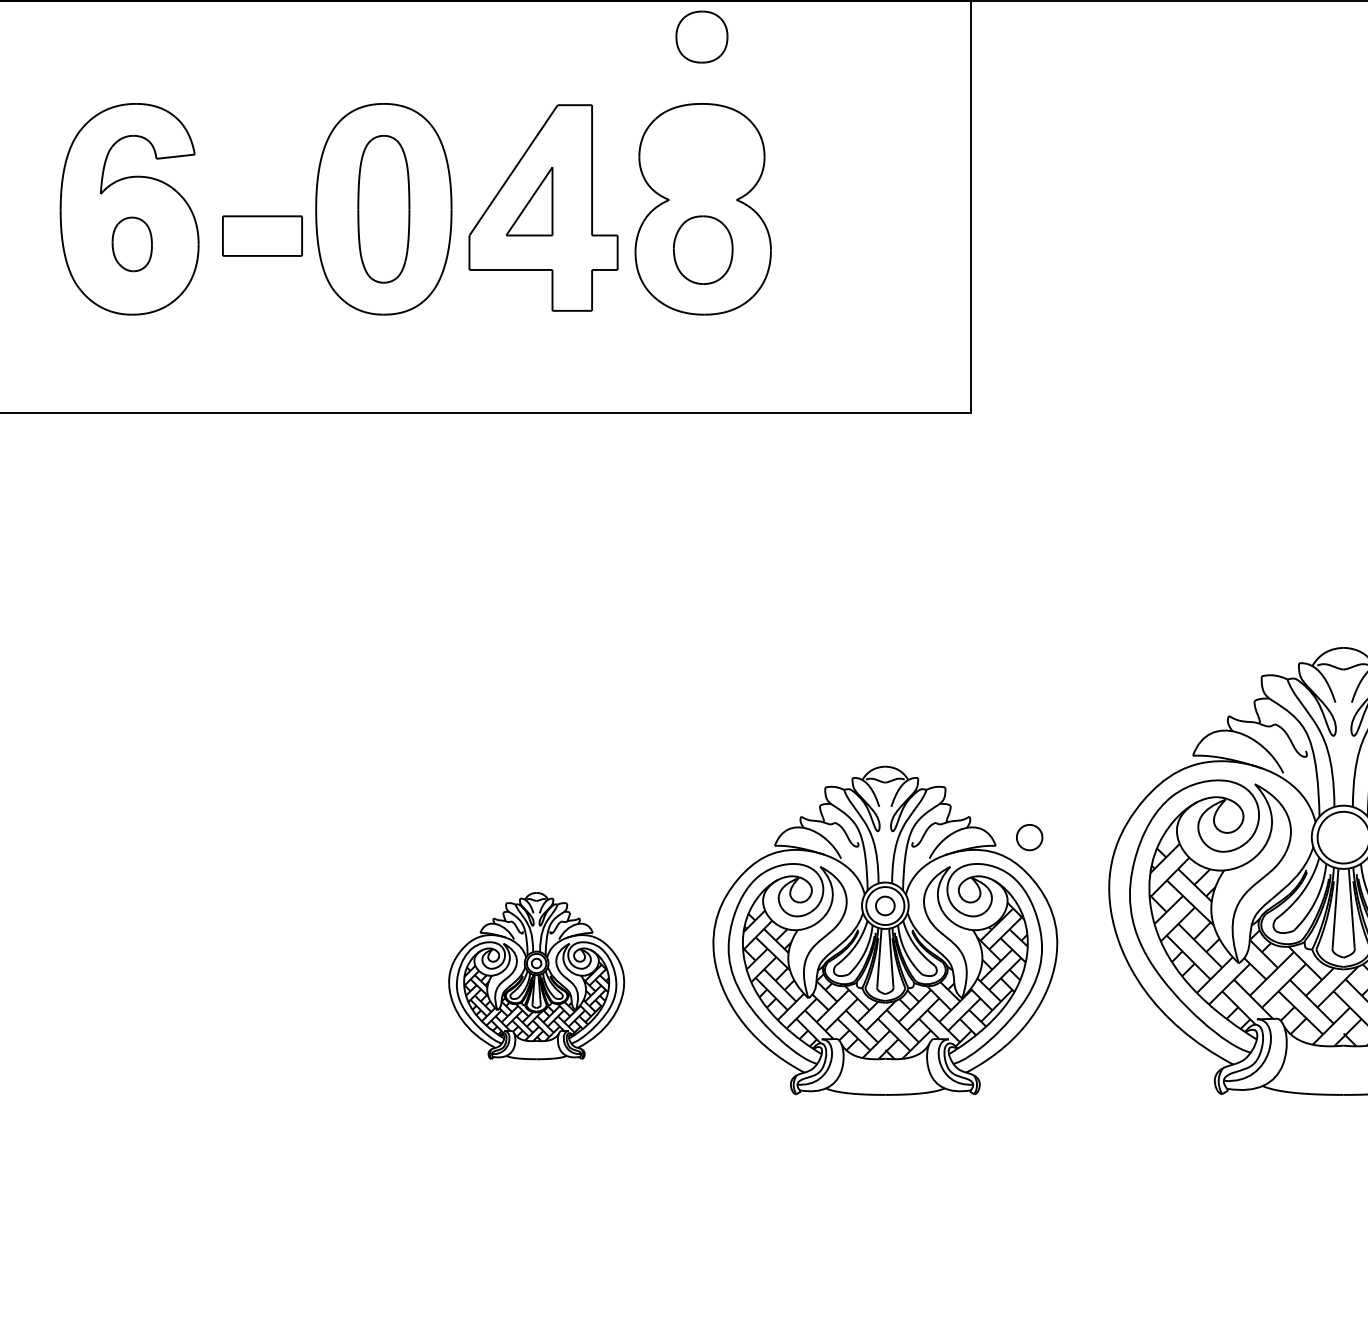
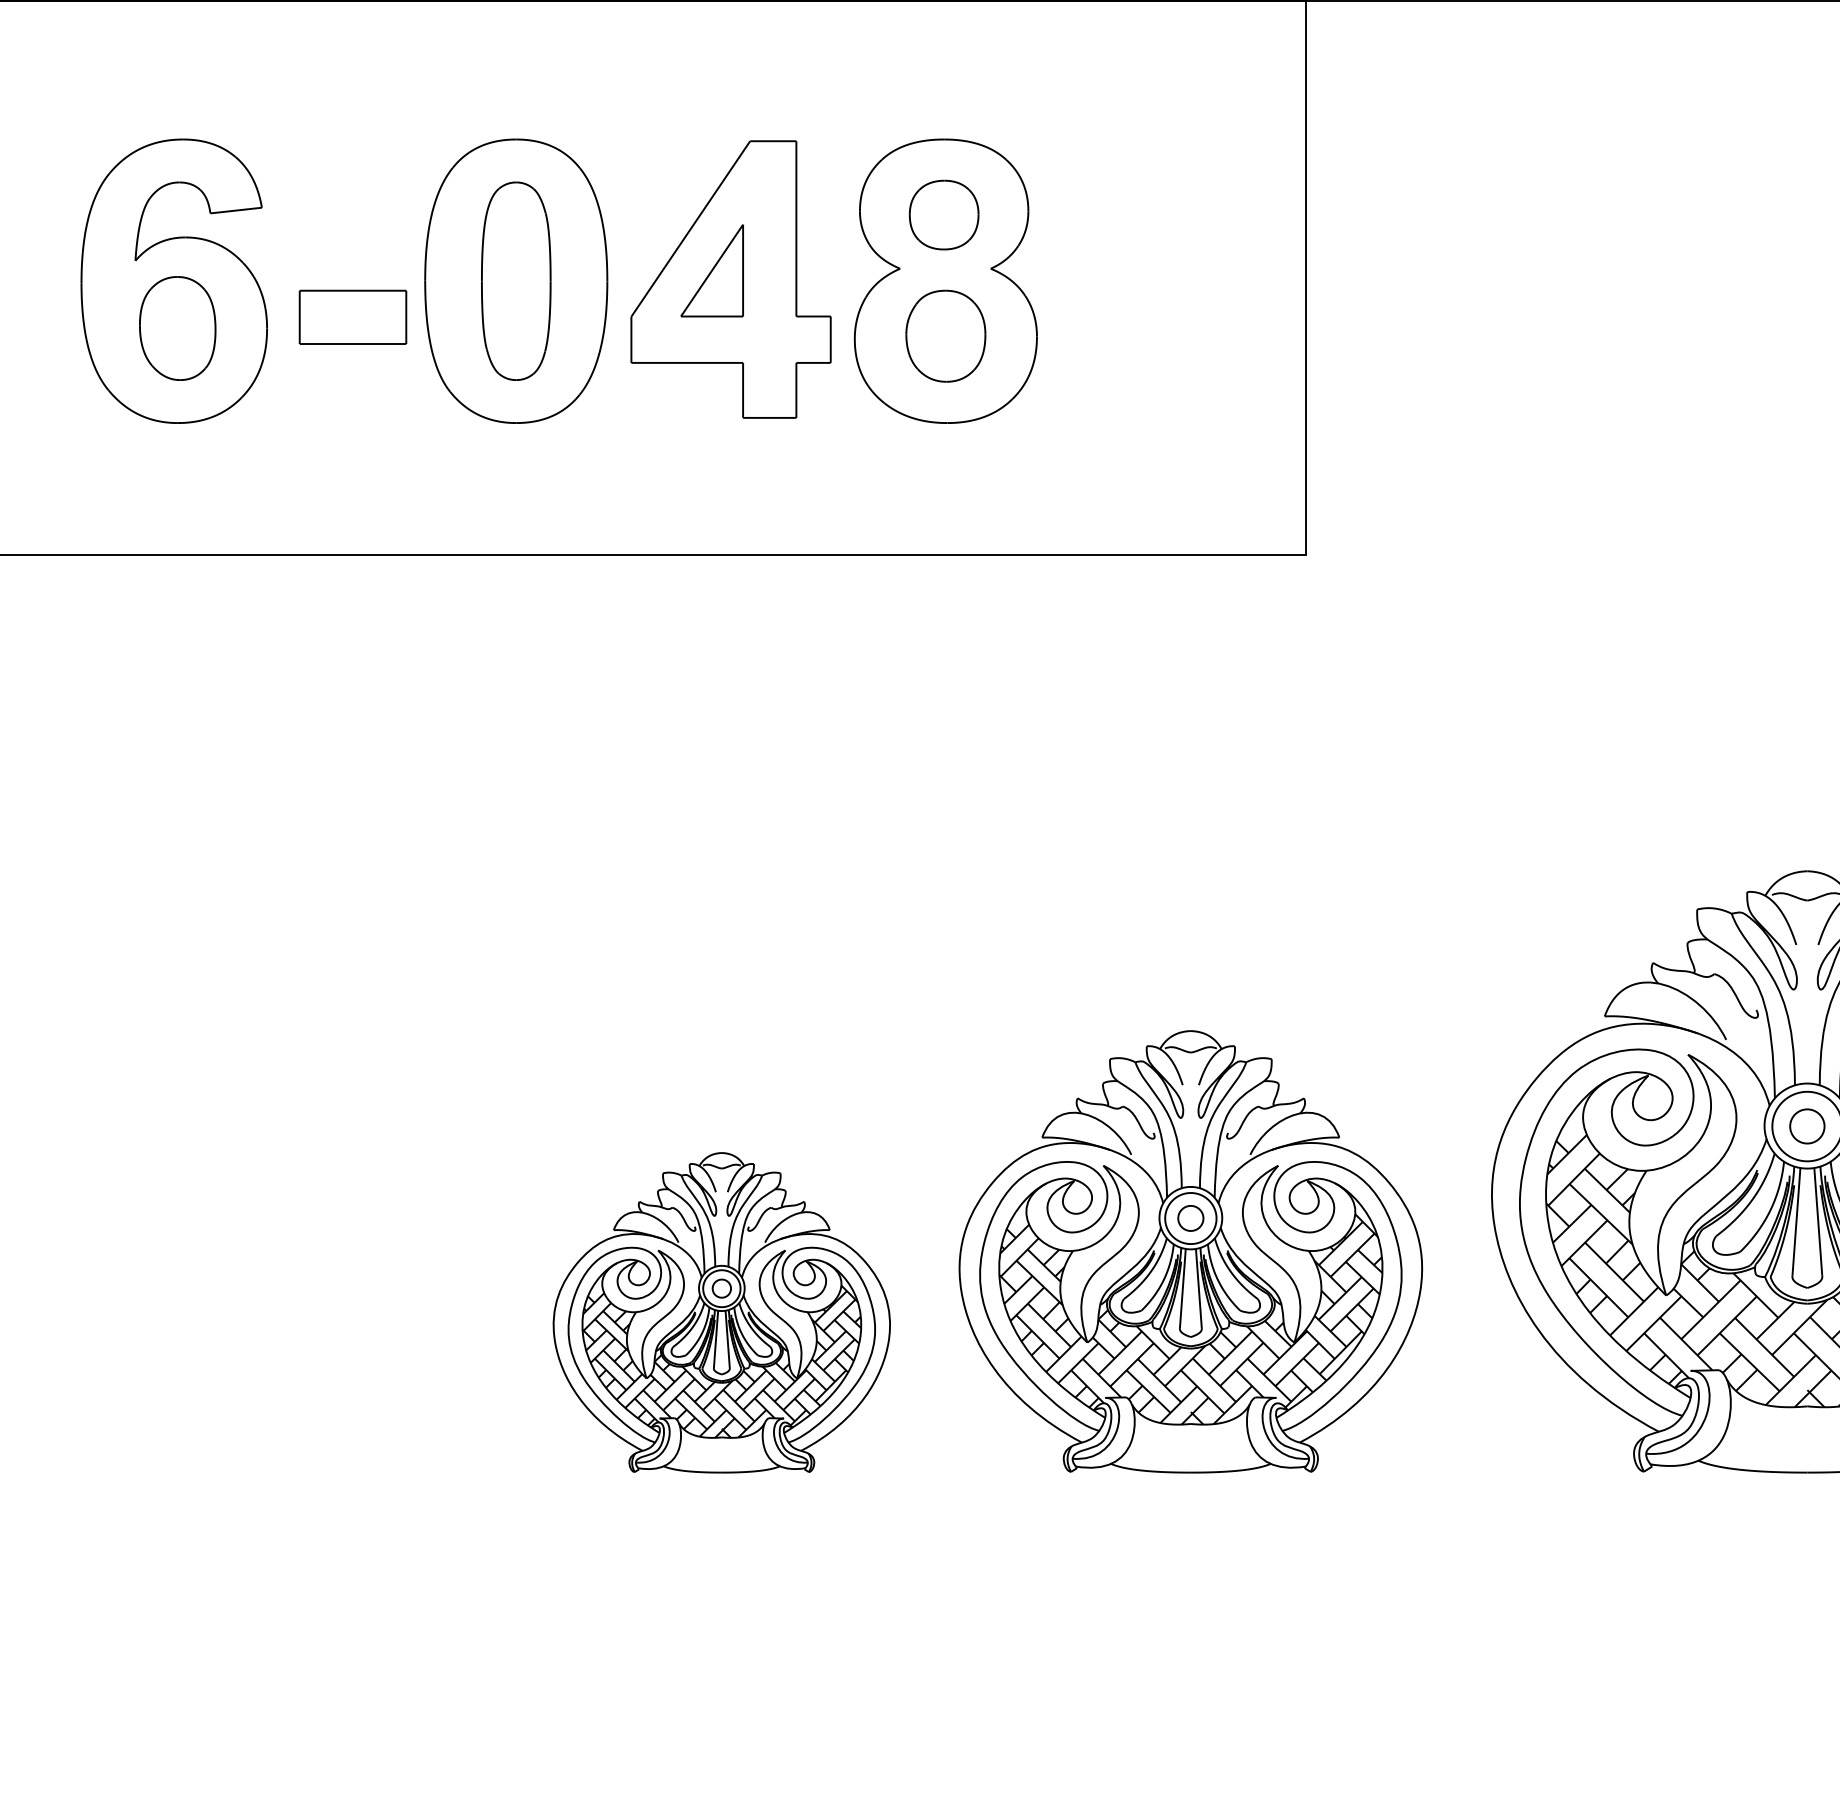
part: (701, 36) -> (943, 214), moved
part: (132, 244) -> (178, 328), size x1.43
part: (1029, 837) -> (1807, 1126), moved
part: (536, 975) -> (721, 1311), size x1.43

